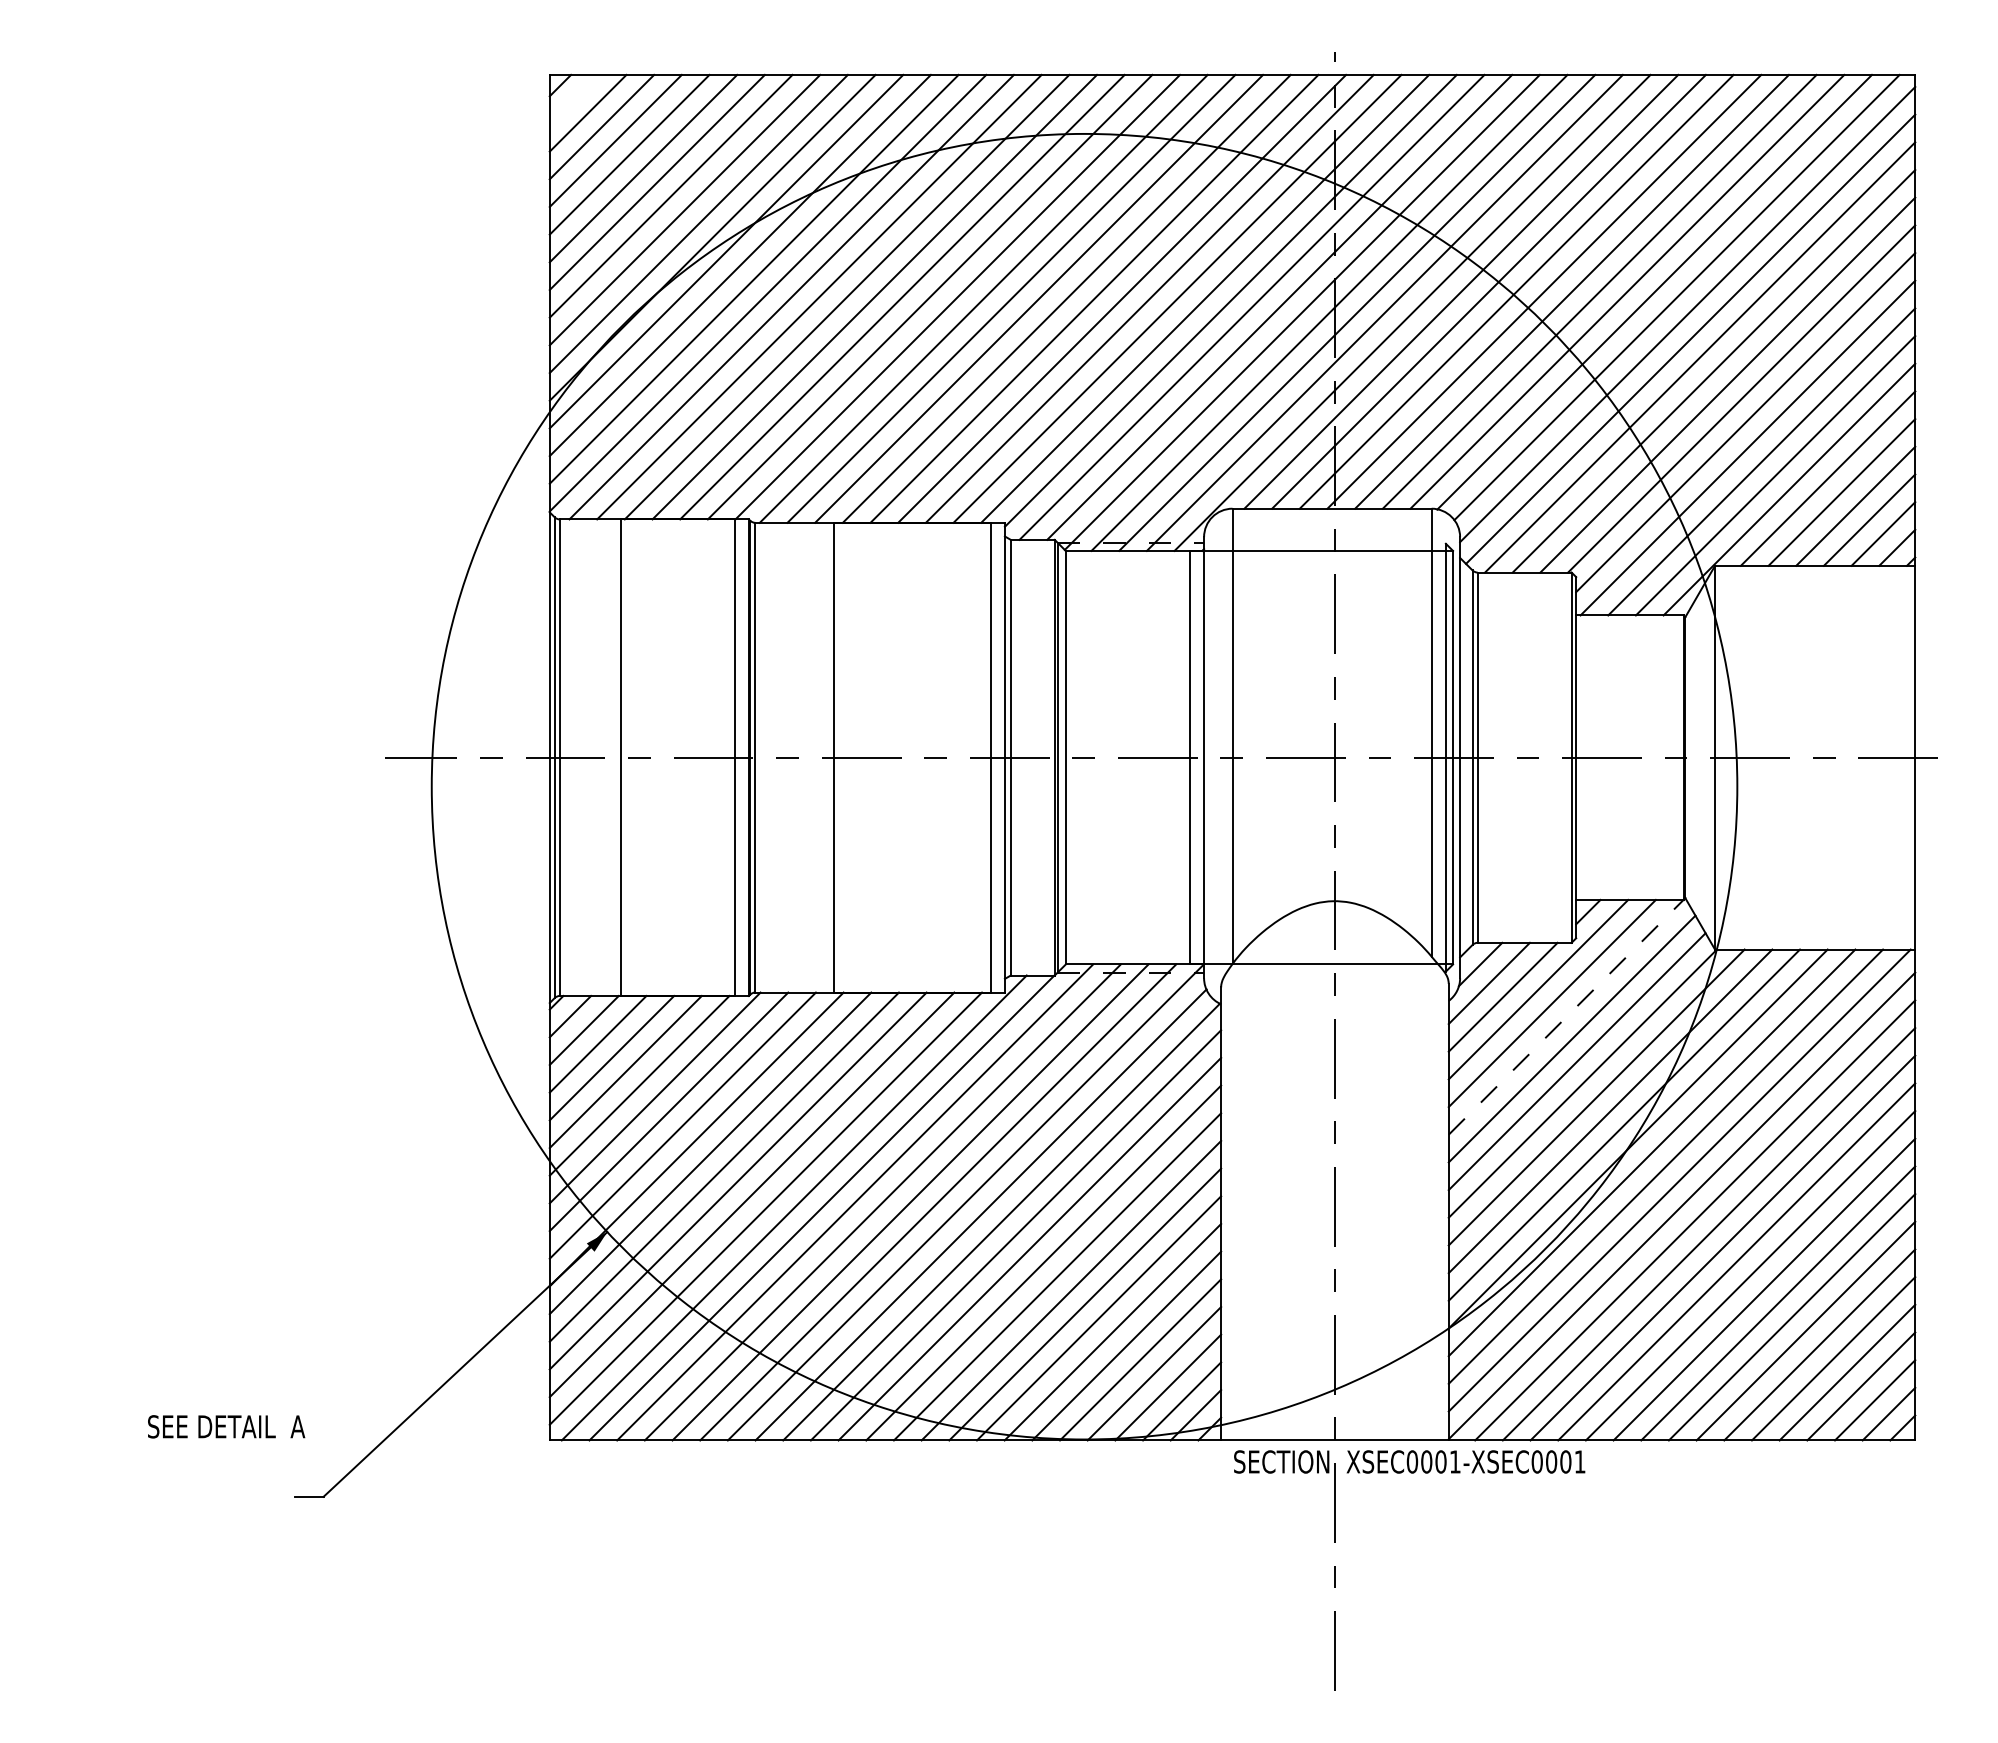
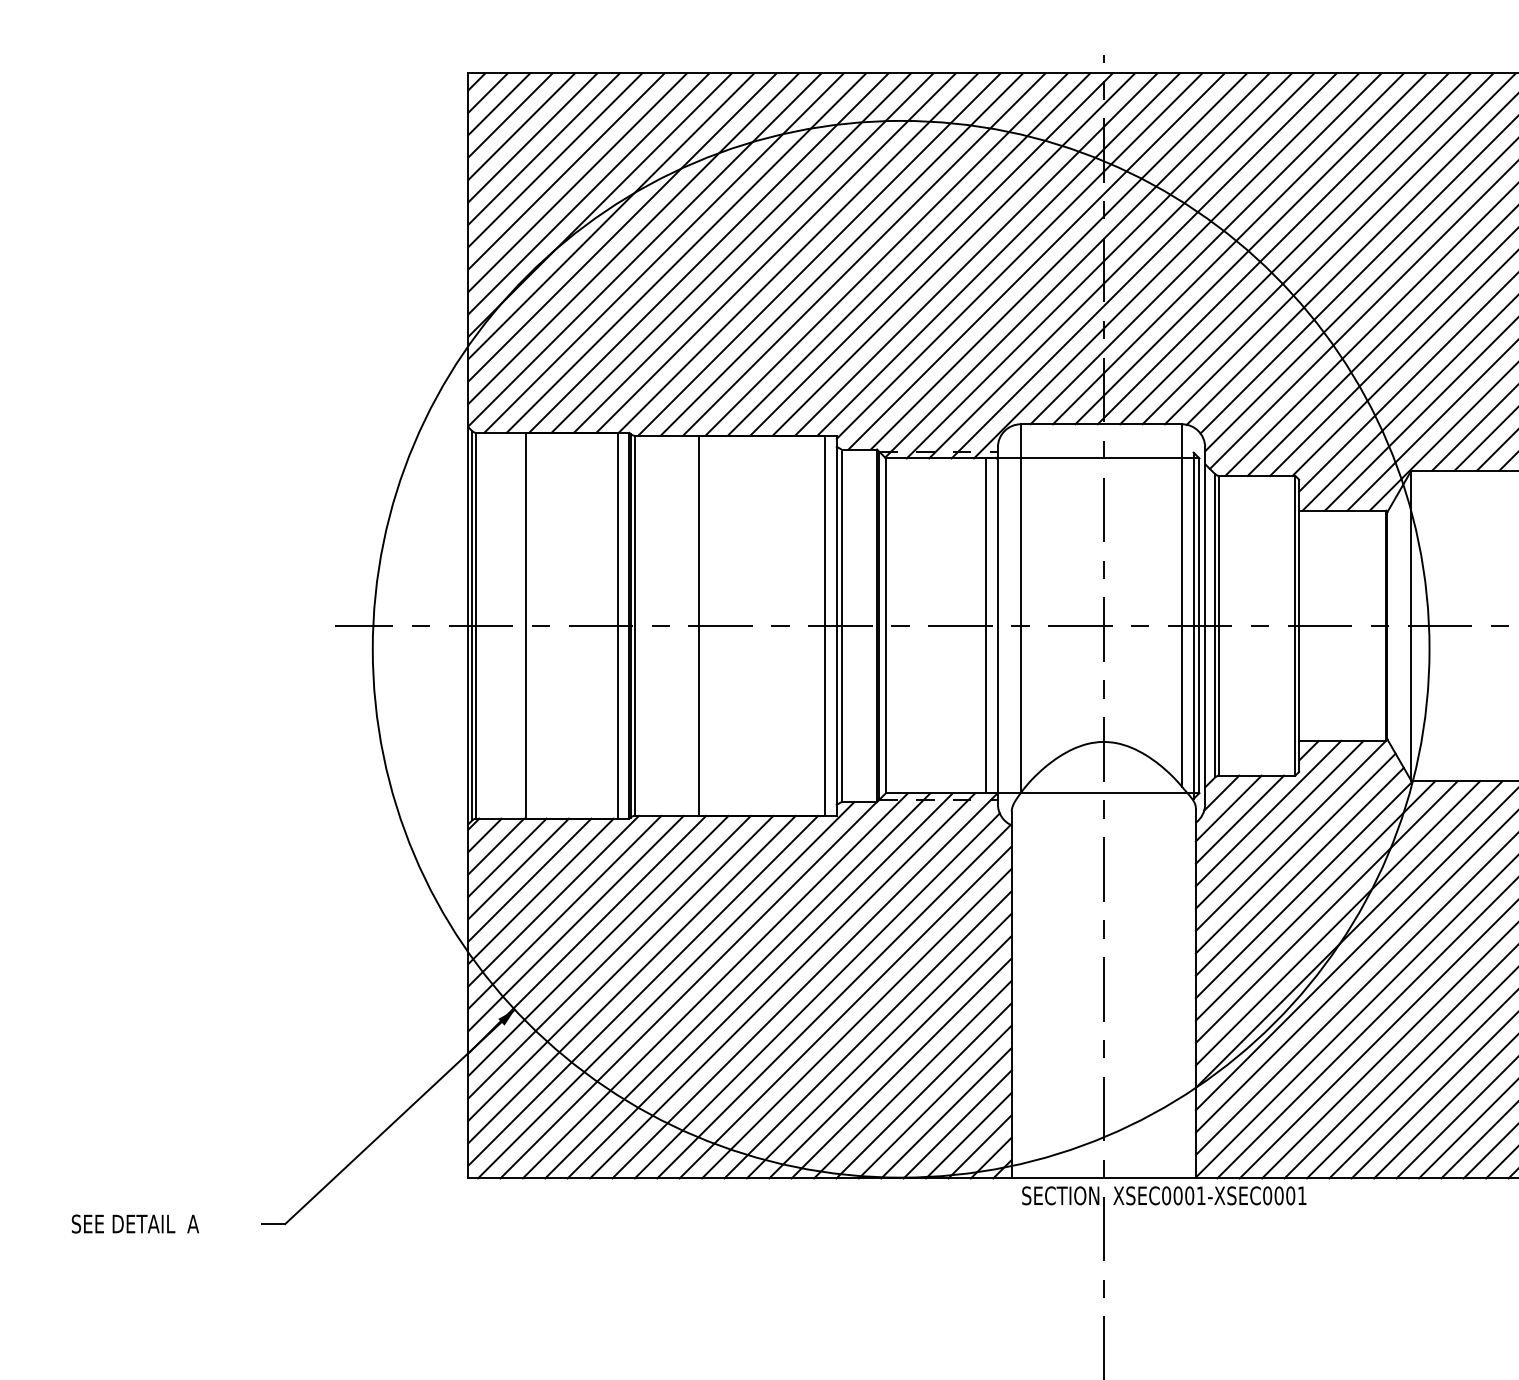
line: (573, 98) -> (487, 92), added
line: (1566, 1017) -> (1291, 836), dashed -> solid
text: (226, 1426) -> (135, 1223), moved

